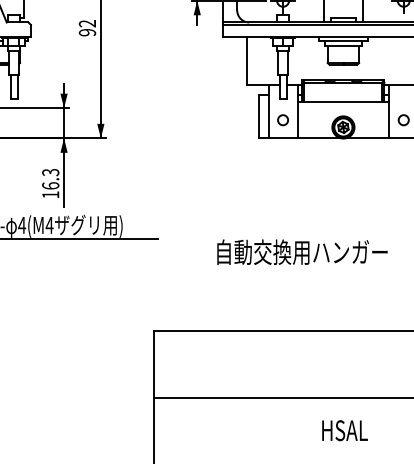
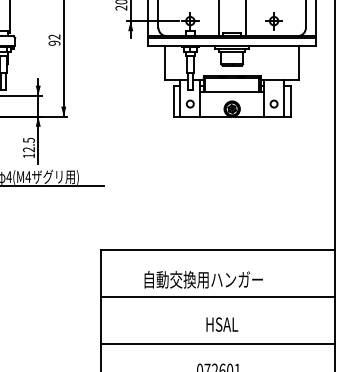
text: (50, 178) -> (28, 144), 16.3 -> 12.5
text: (302, 251) -> (203, 279), moved
text: (345, 430) -> (222, 324), moved

